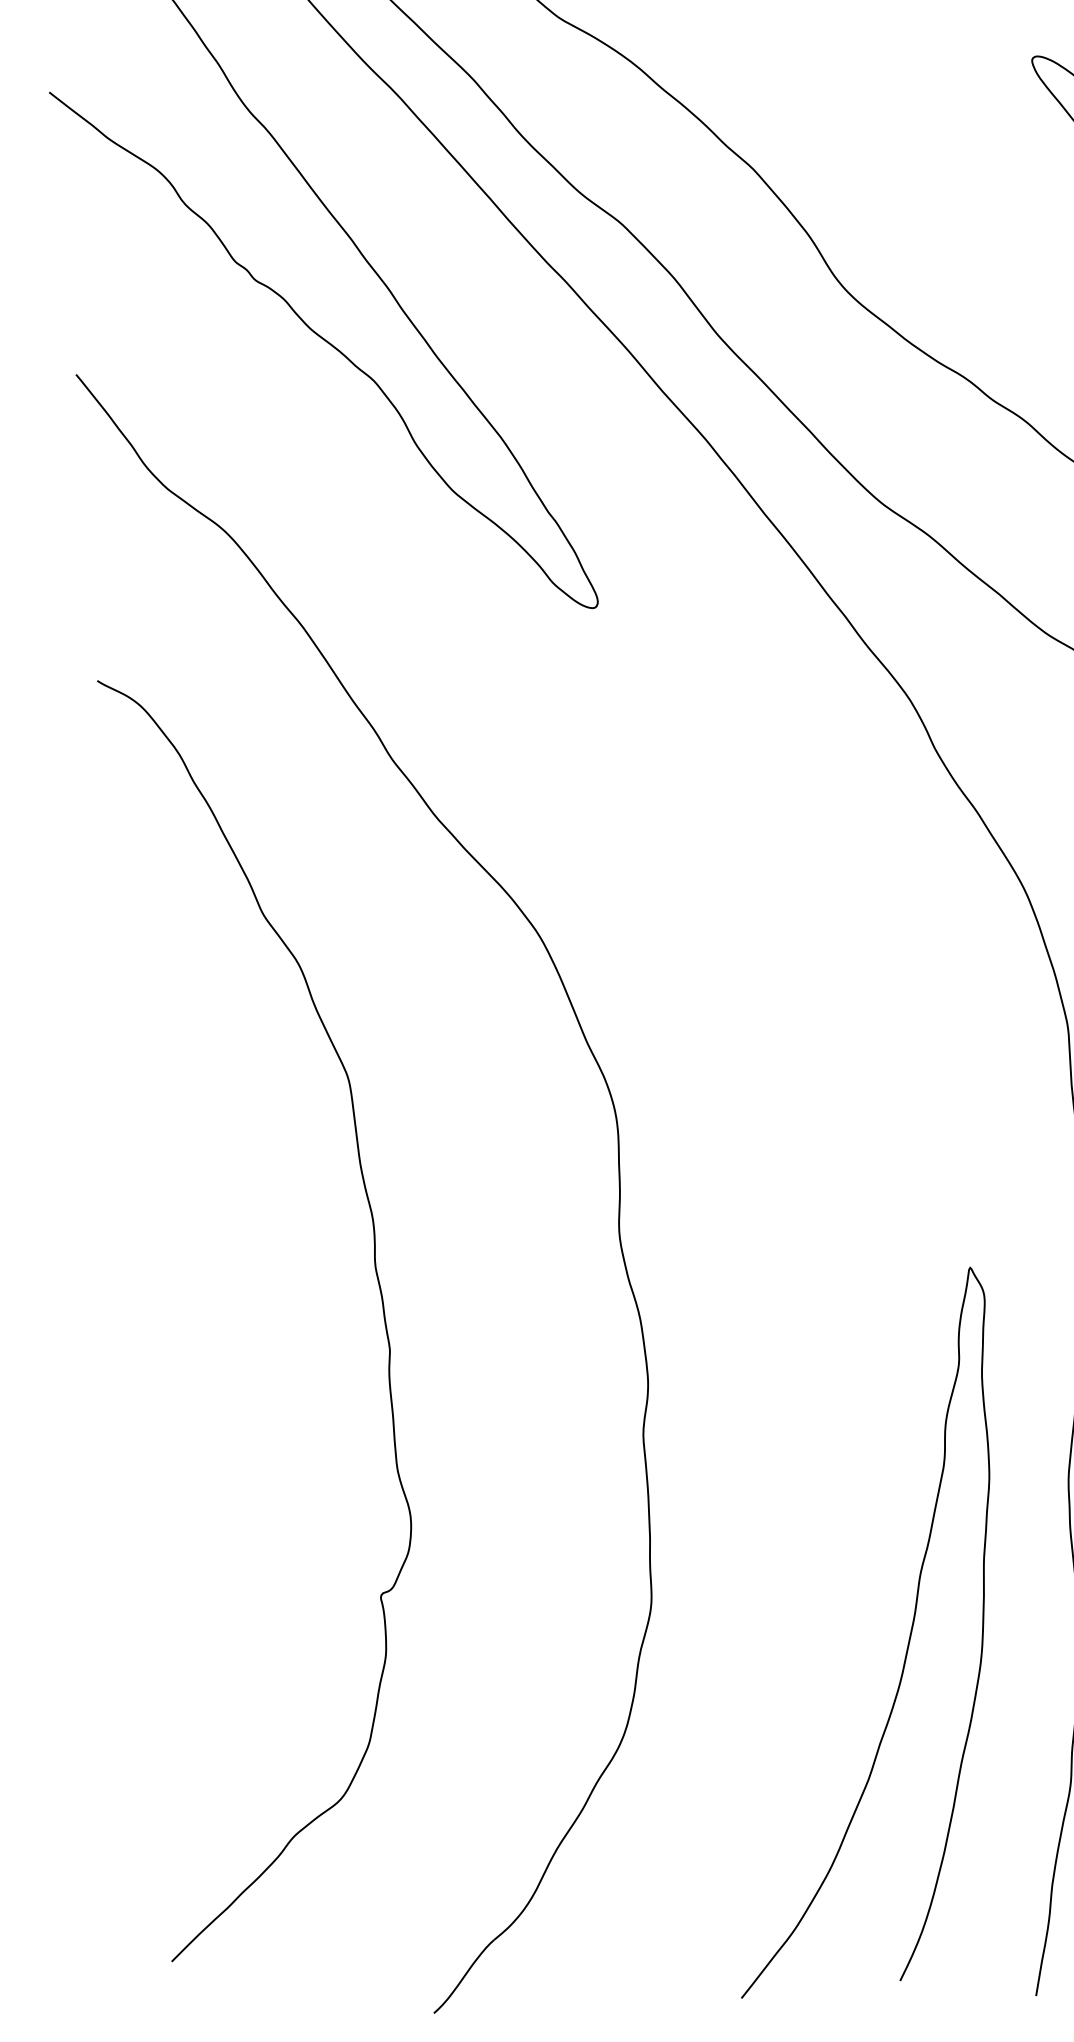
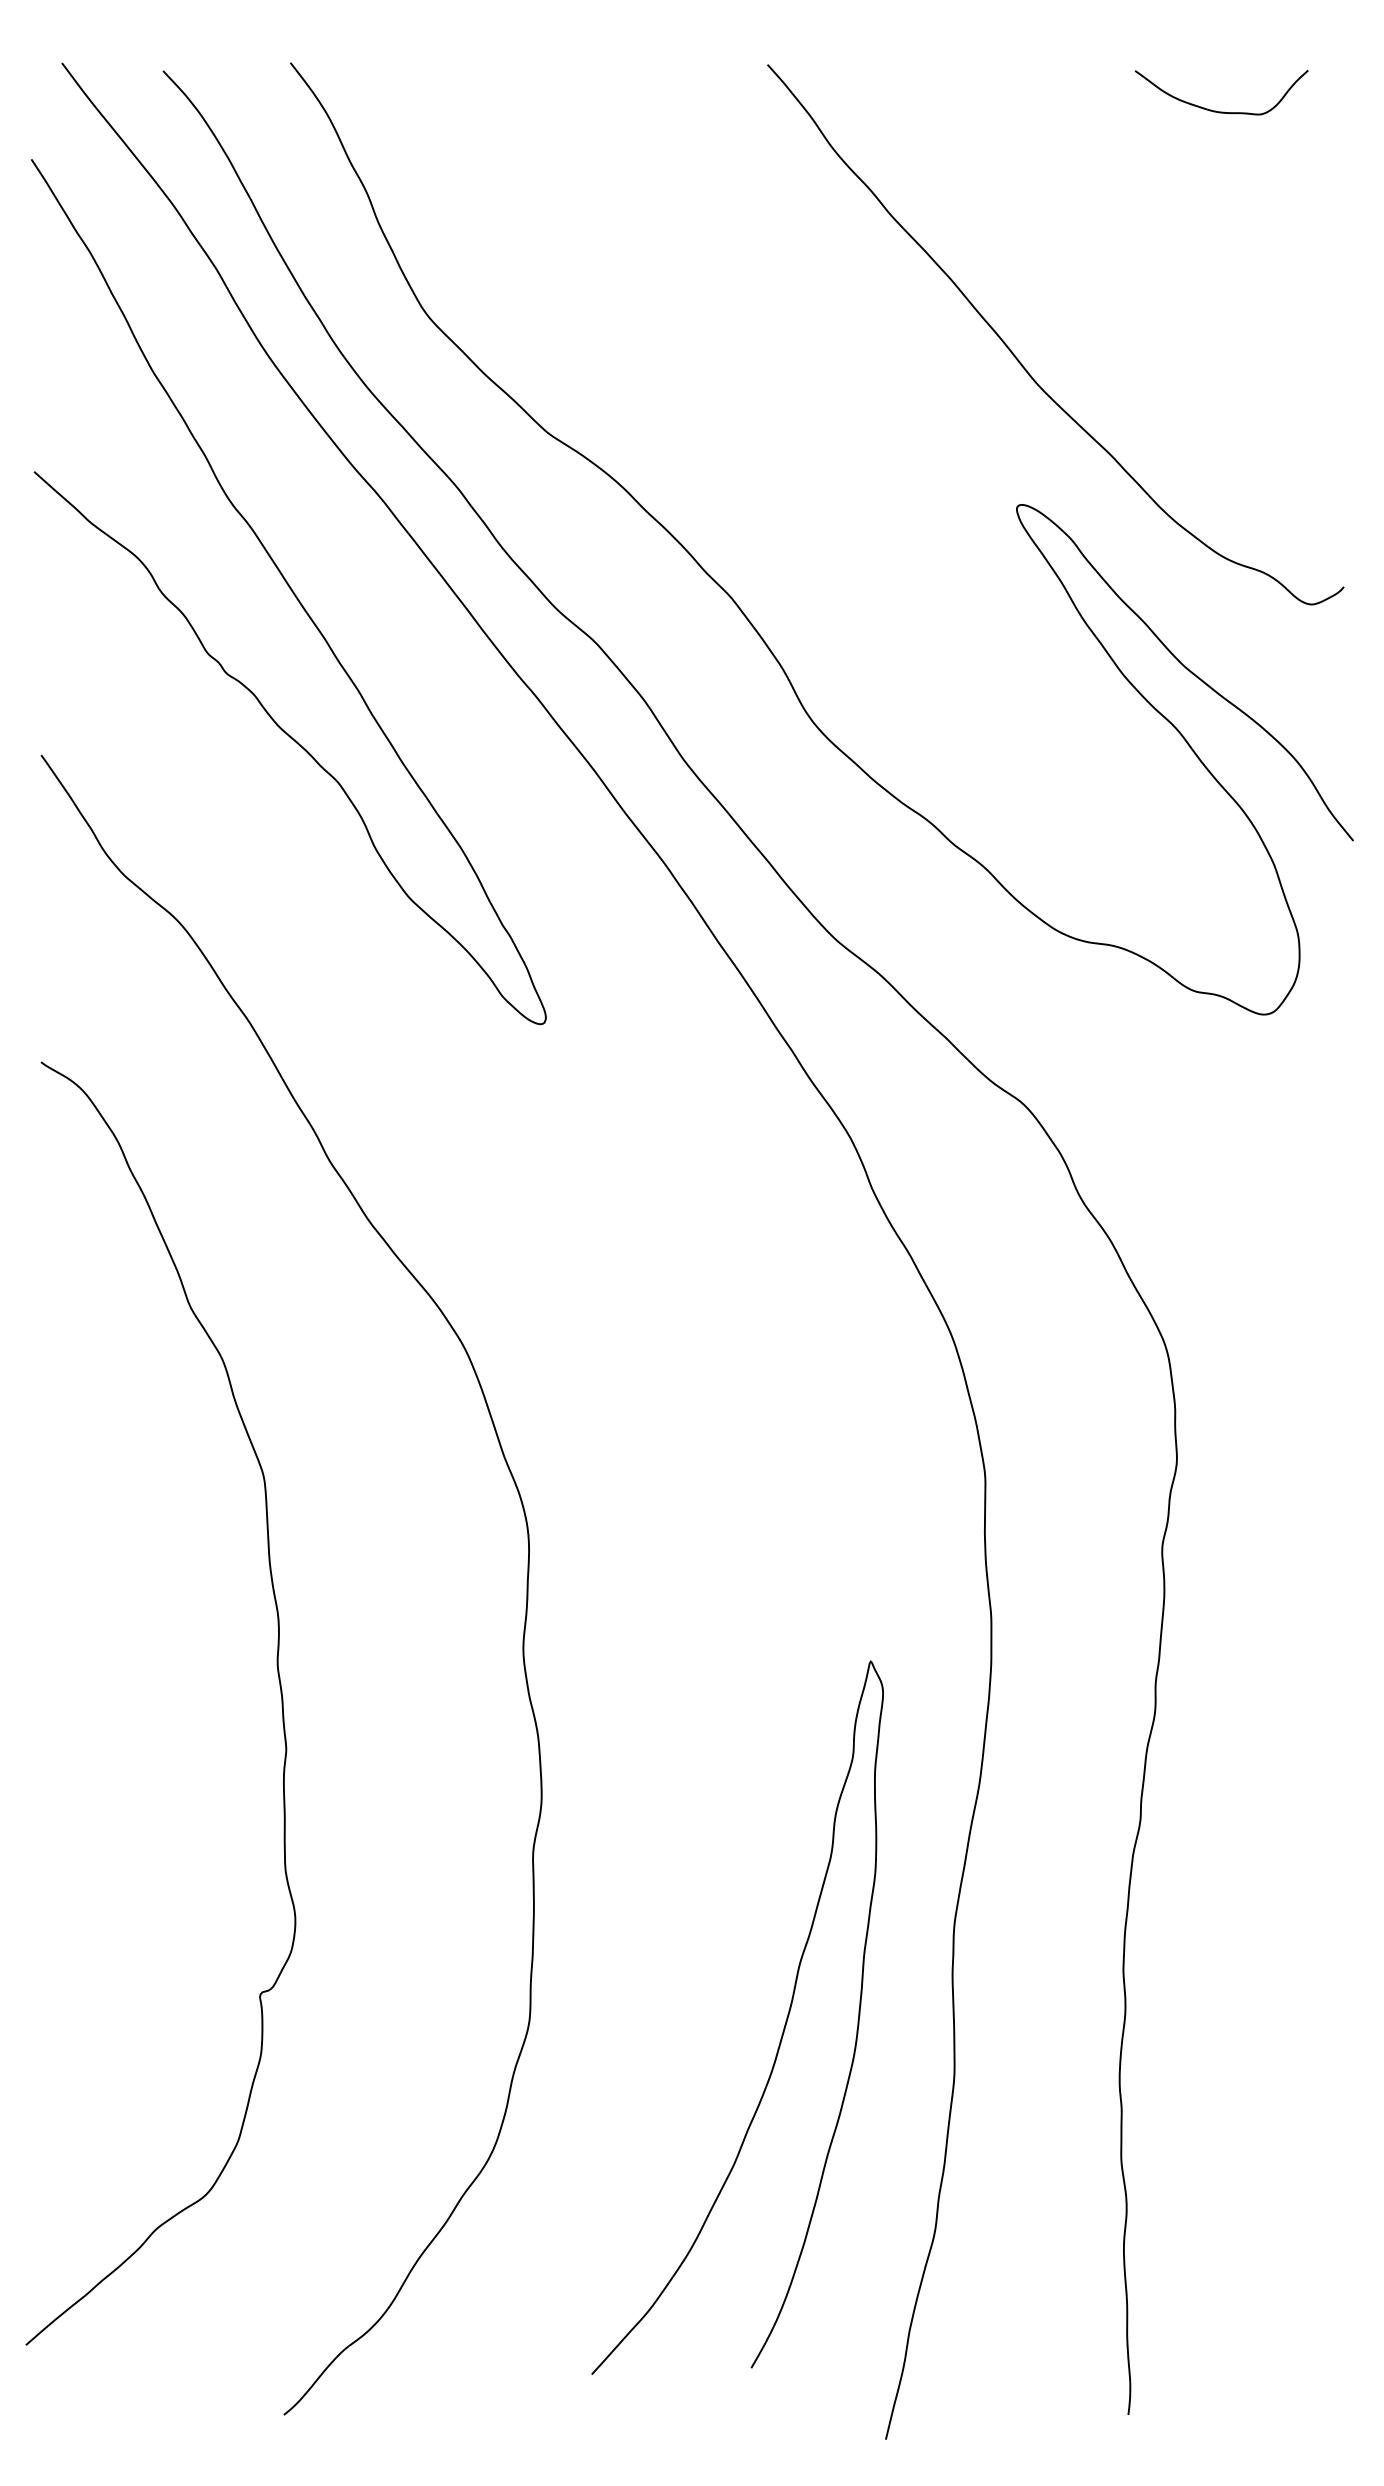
curve: (908, 1638) -> (783, 2027), moved

